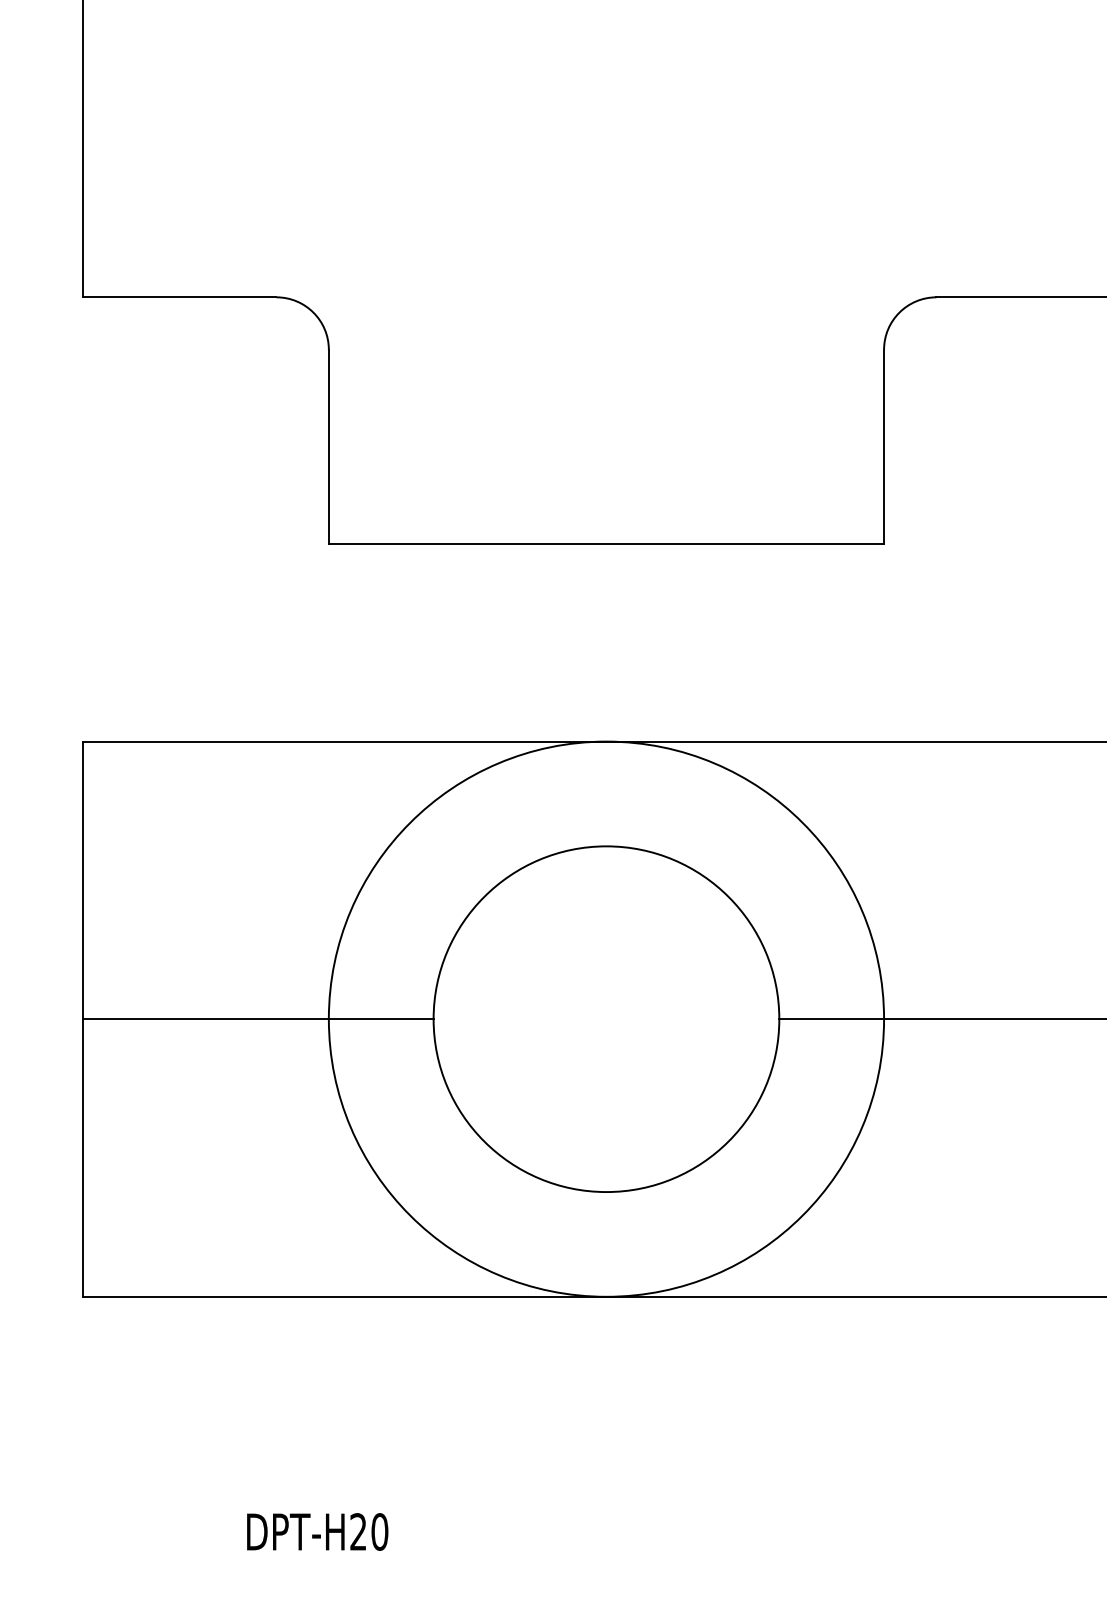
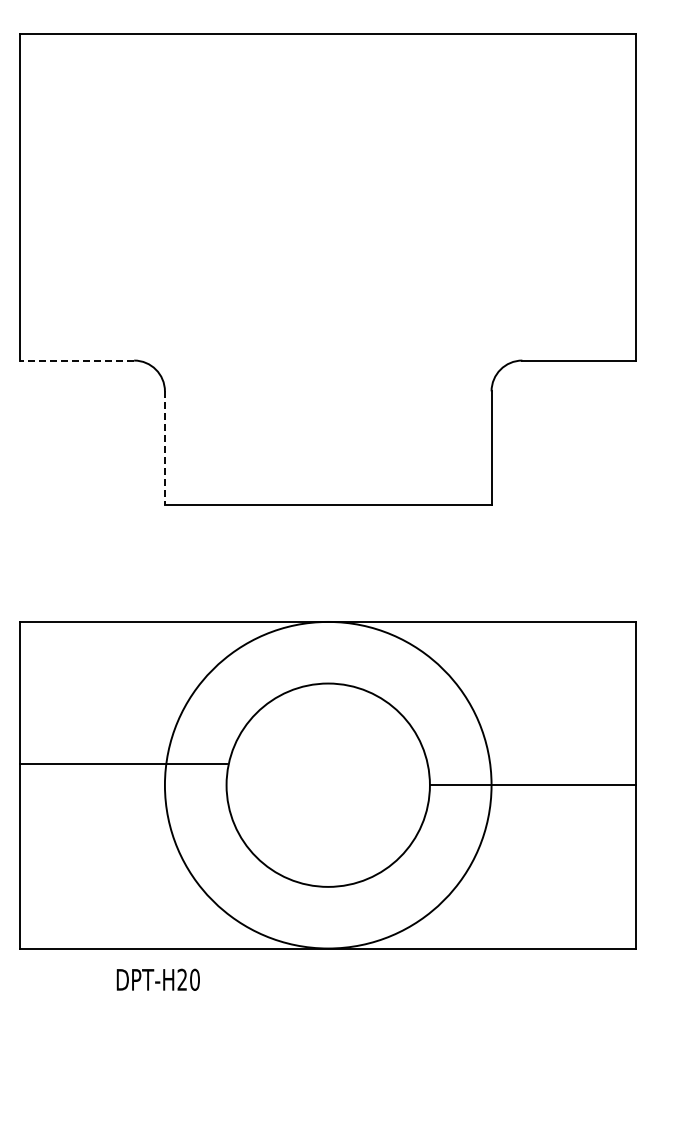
line: (178, 297) -> (76, 360), solid -> dashed
line: (328, 446) -> (164, 448), solid -> dashed
line: (258, 1019) -> (123, 764), moved
text: (316, 1531) -> (157, 979), moved

